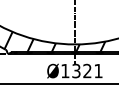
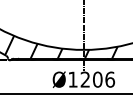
text: (87, 70) -> (97, 79), Ø1321 -> Ø1206

